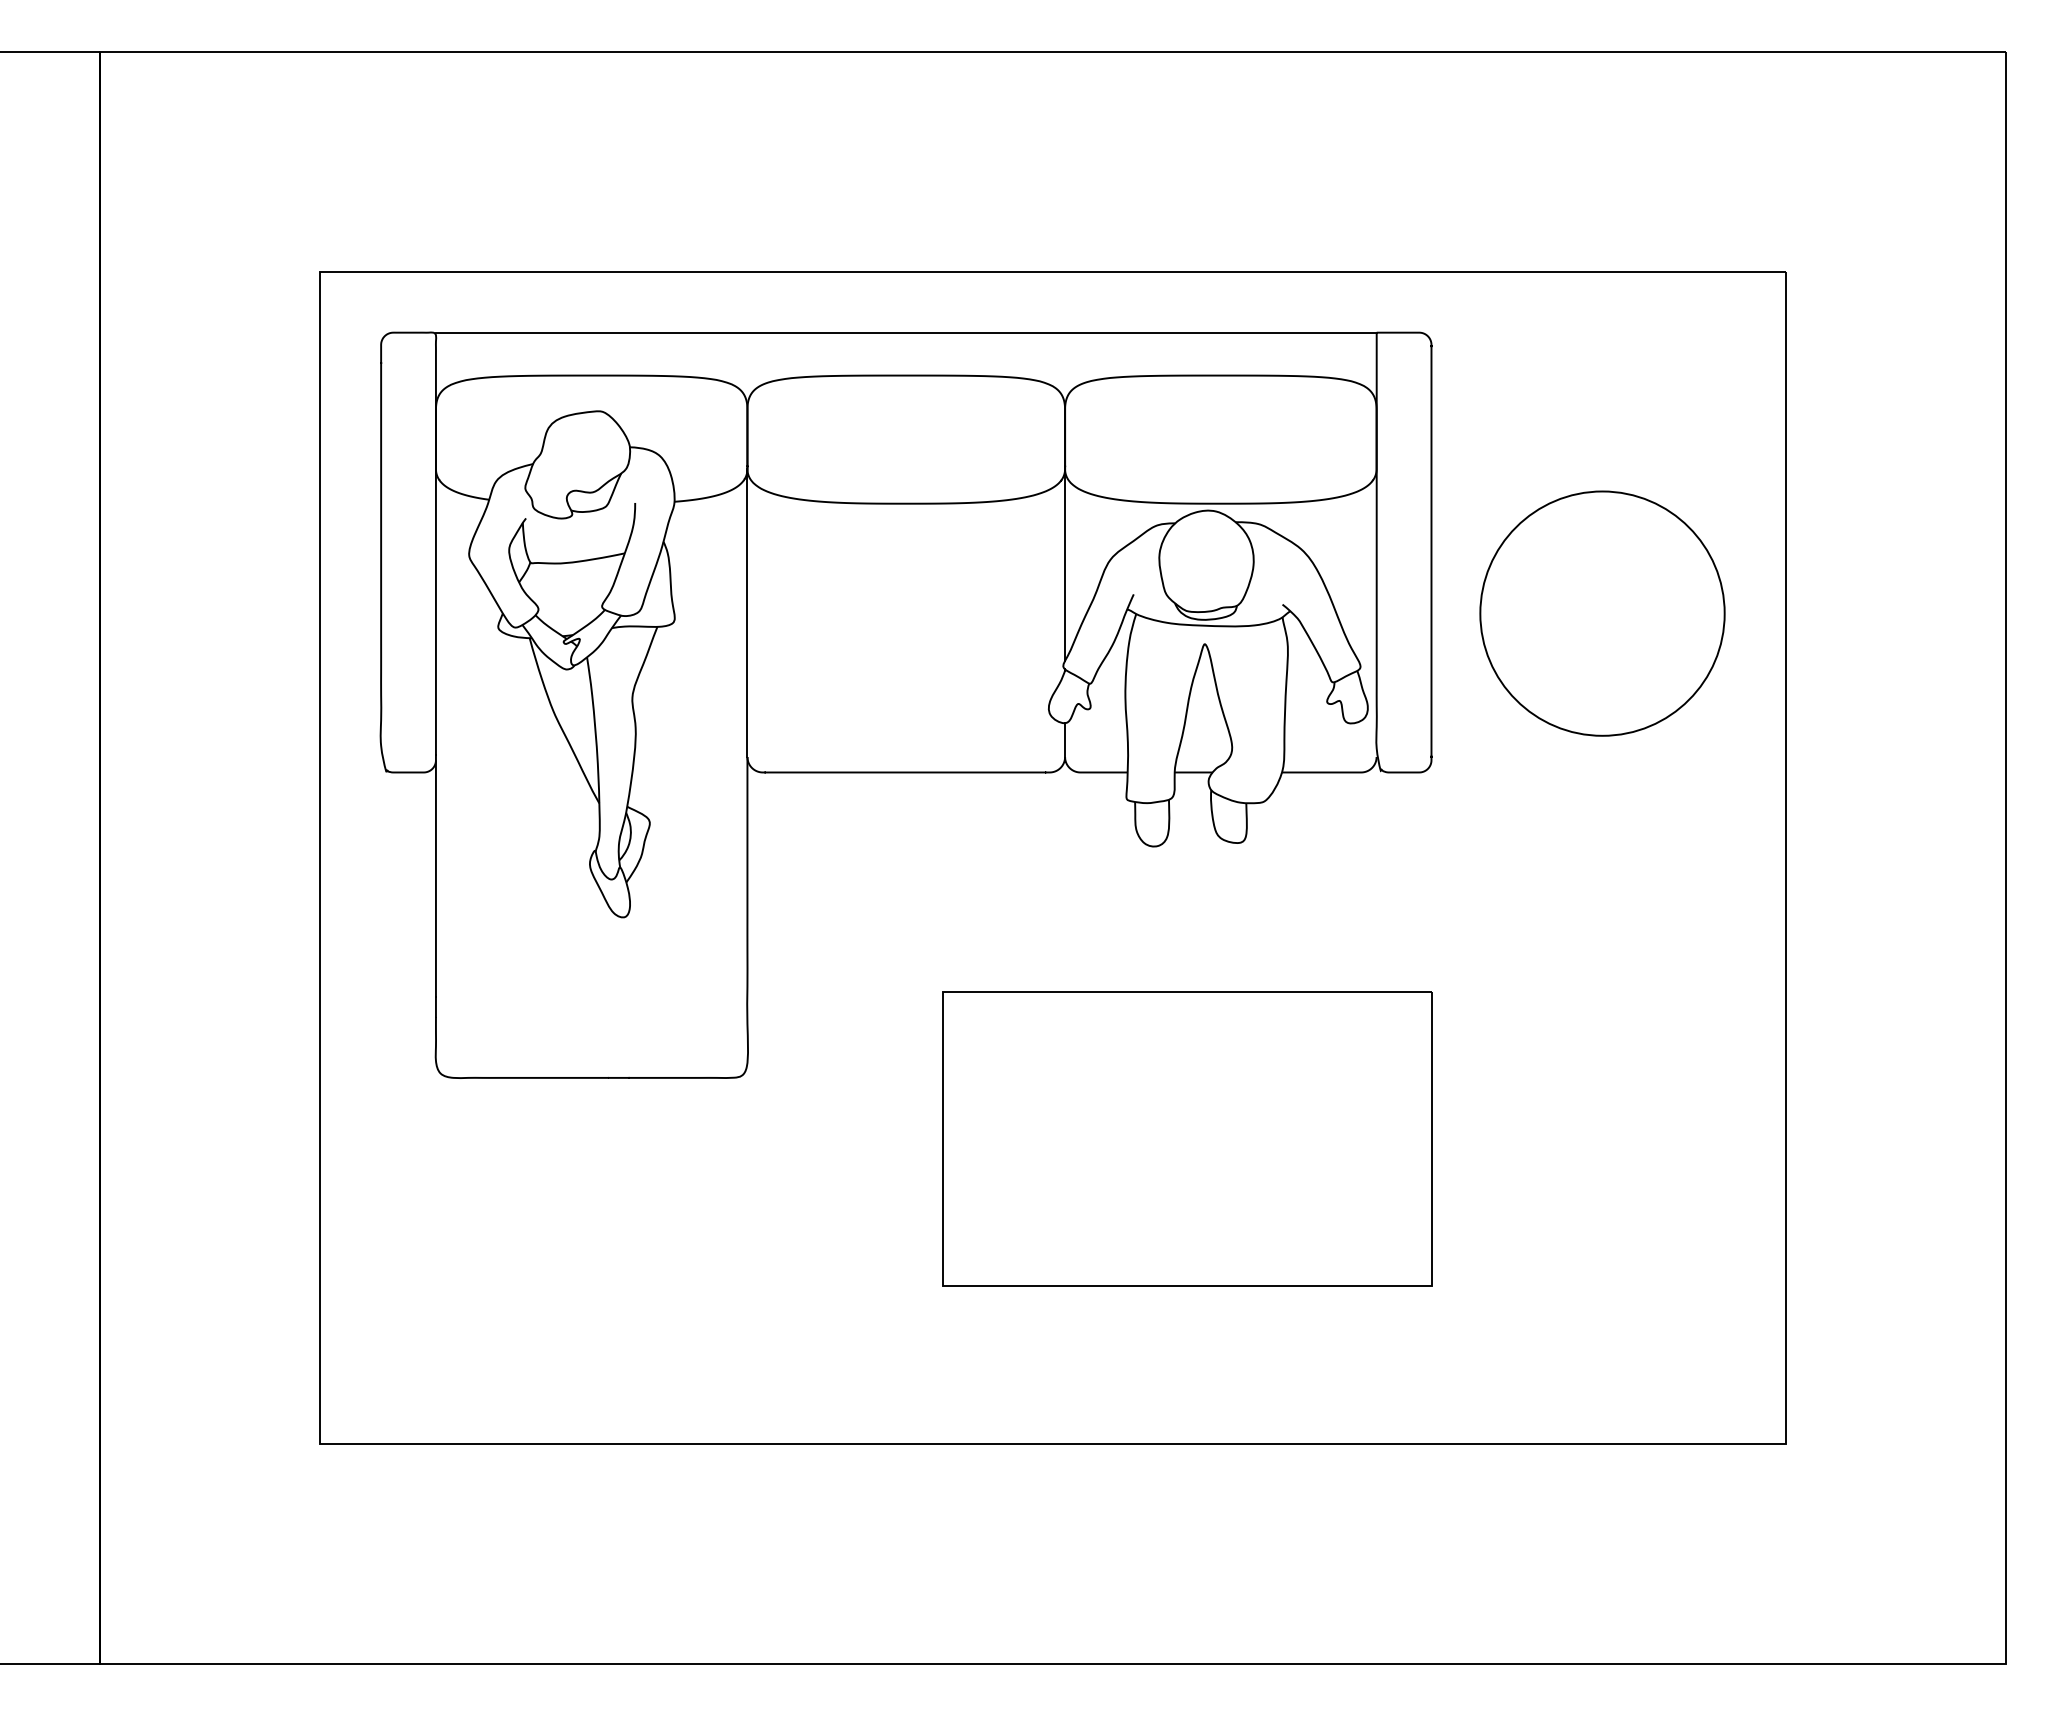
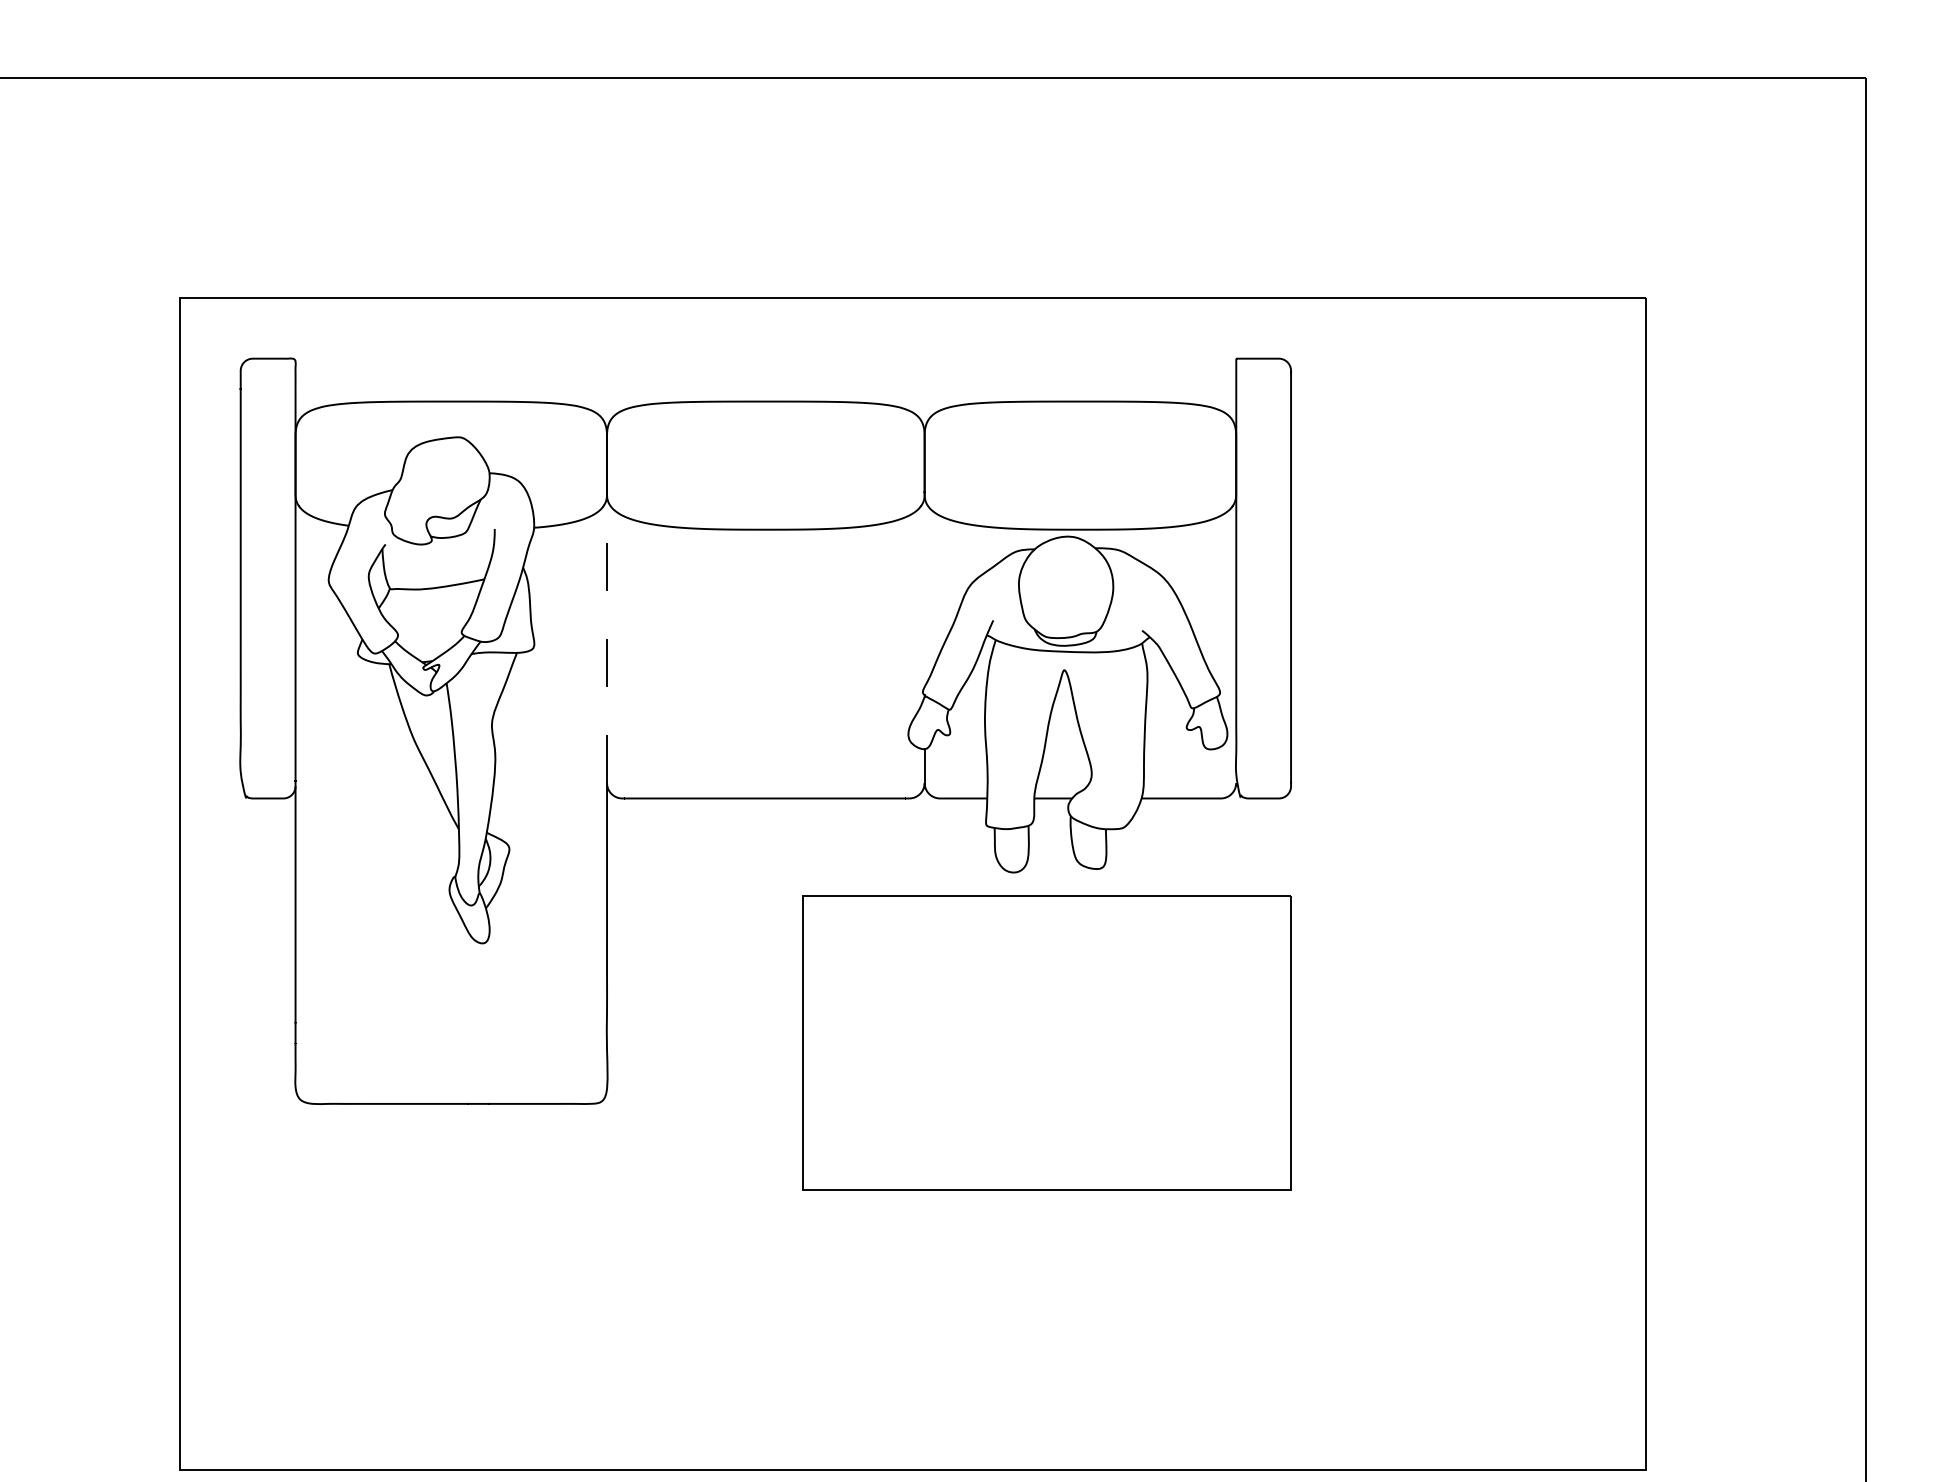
line: (905, 332) -> (765, 358), removed
line: (1065, 564) -> (925, 590), removed
line: (747, 612) -> (607, 638), solid -> dashed
circle: (1602, 613) -> (1462, 639), removed
part: (1187, 1138) -> (1047, 1042), moved

